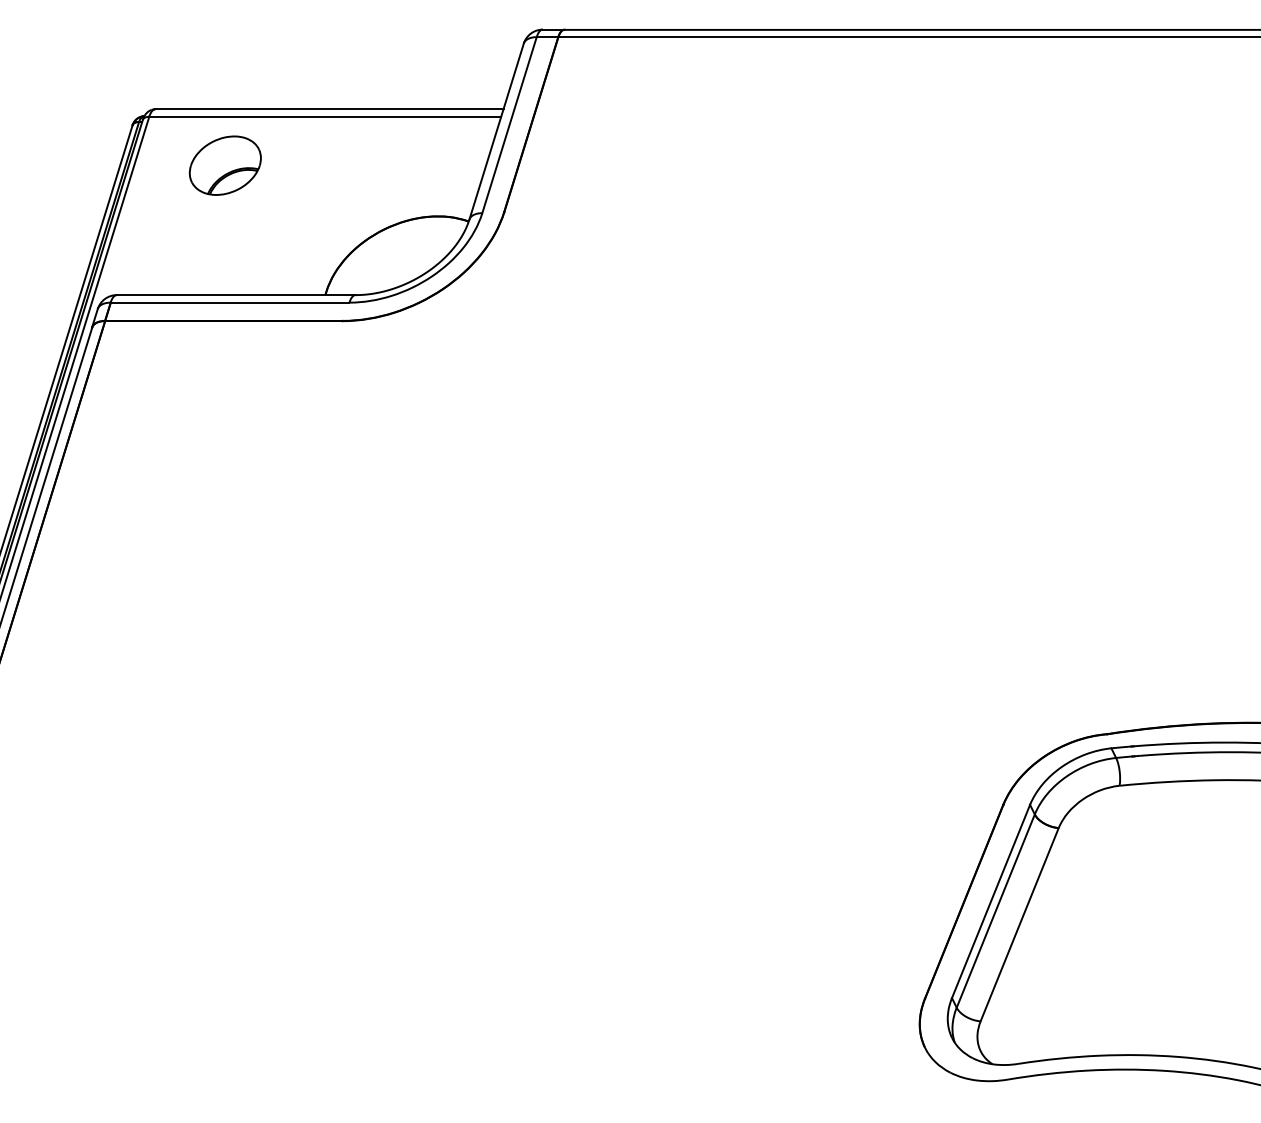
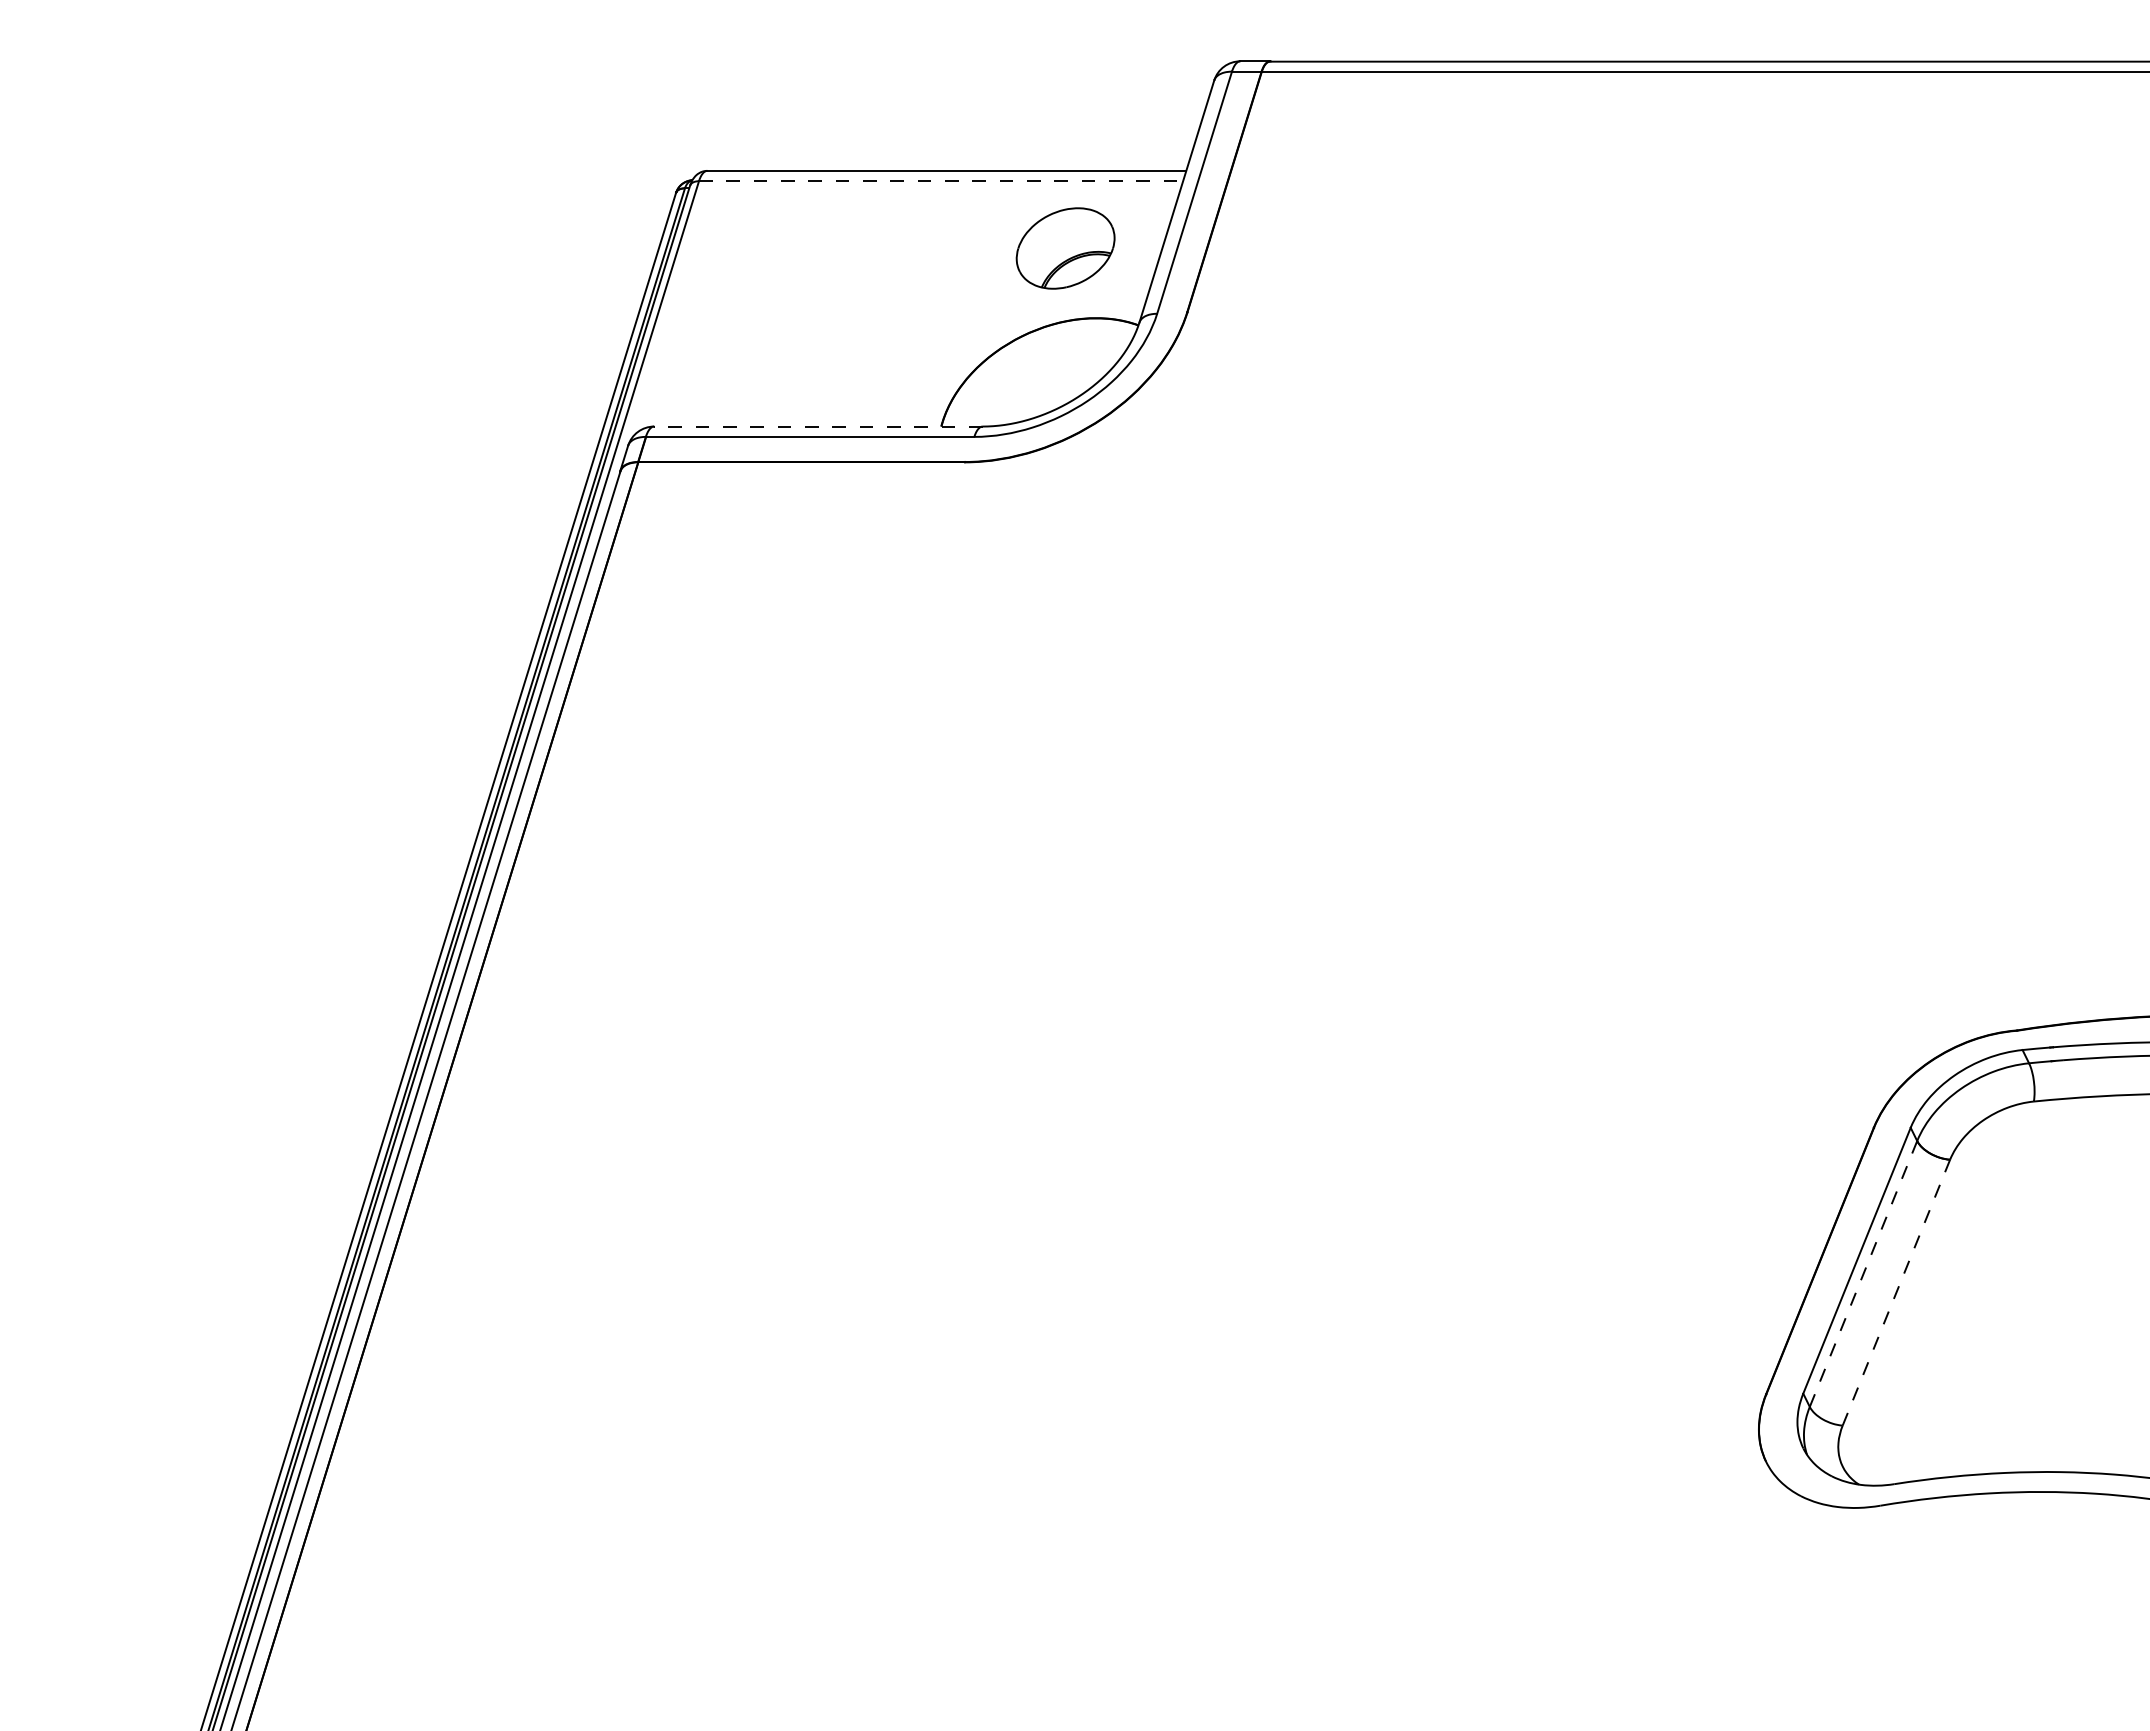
line: (325, 117) -> (941, 181), solid -> dashed
part: (225, 165) -> (1065, 248), moved
line: (235, 295) -> (817, 426), solid -> dashed
line: (995, 910) -> (1863, 1273), solid -> dashed
line: (1019, 924) -> (1896, 1292), solid -> dashed

